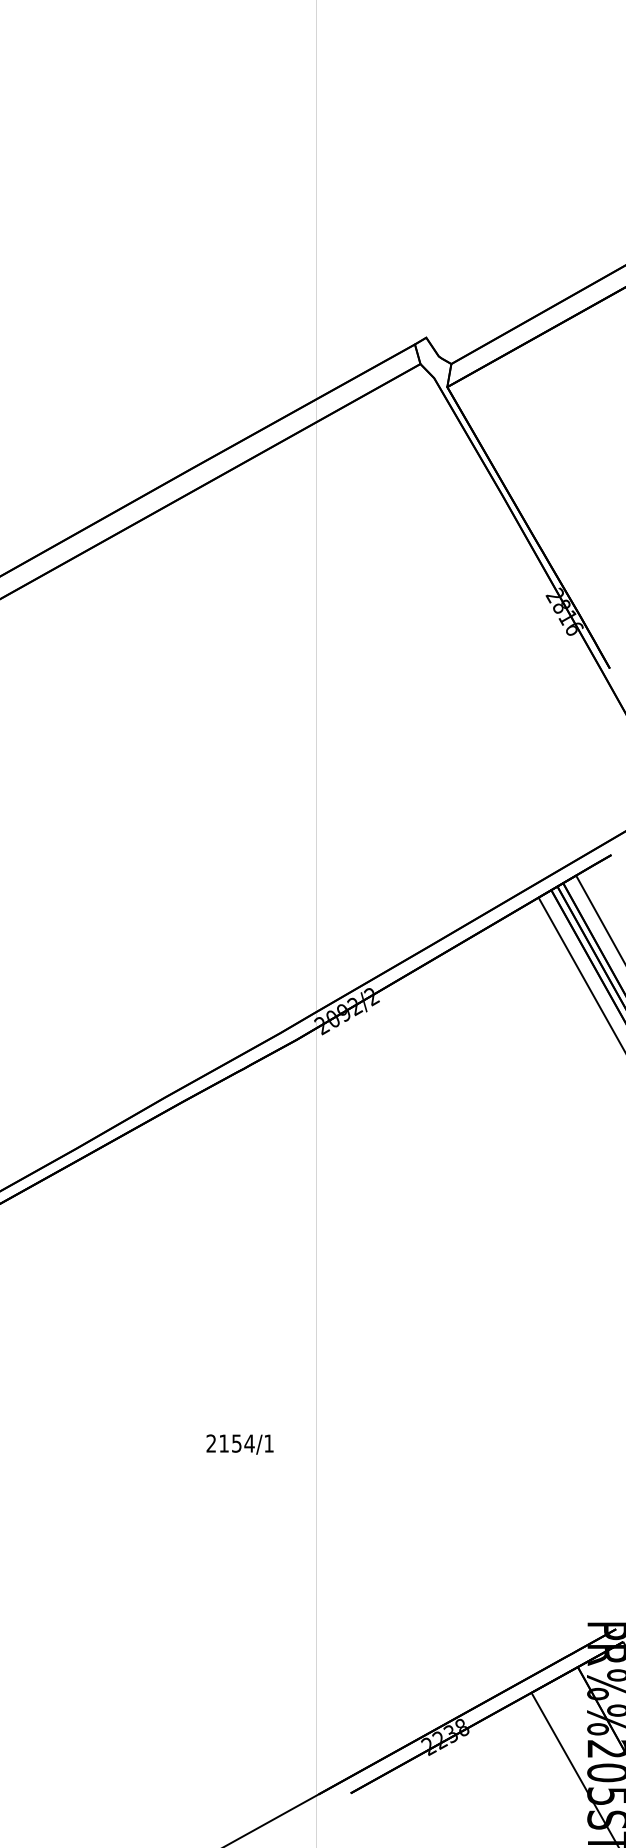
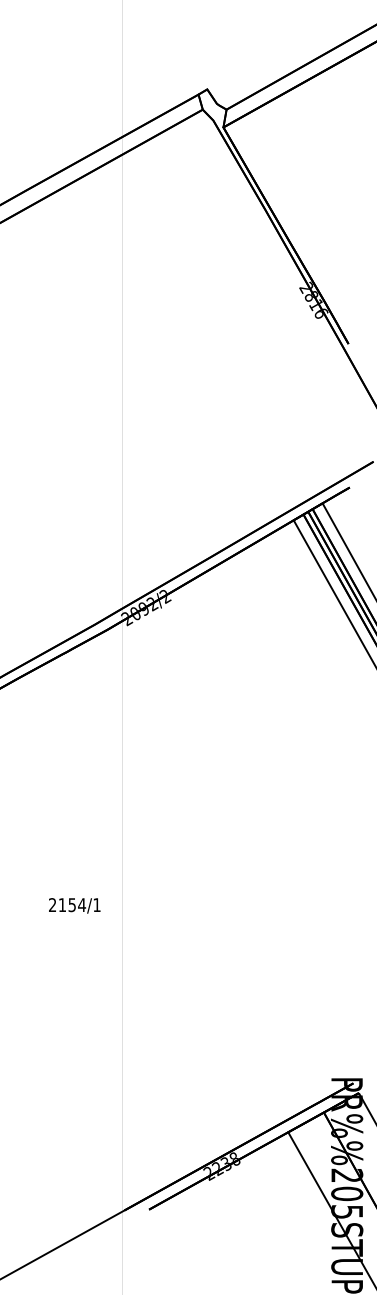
text: (239, 1444) -> (74, 905), moved

